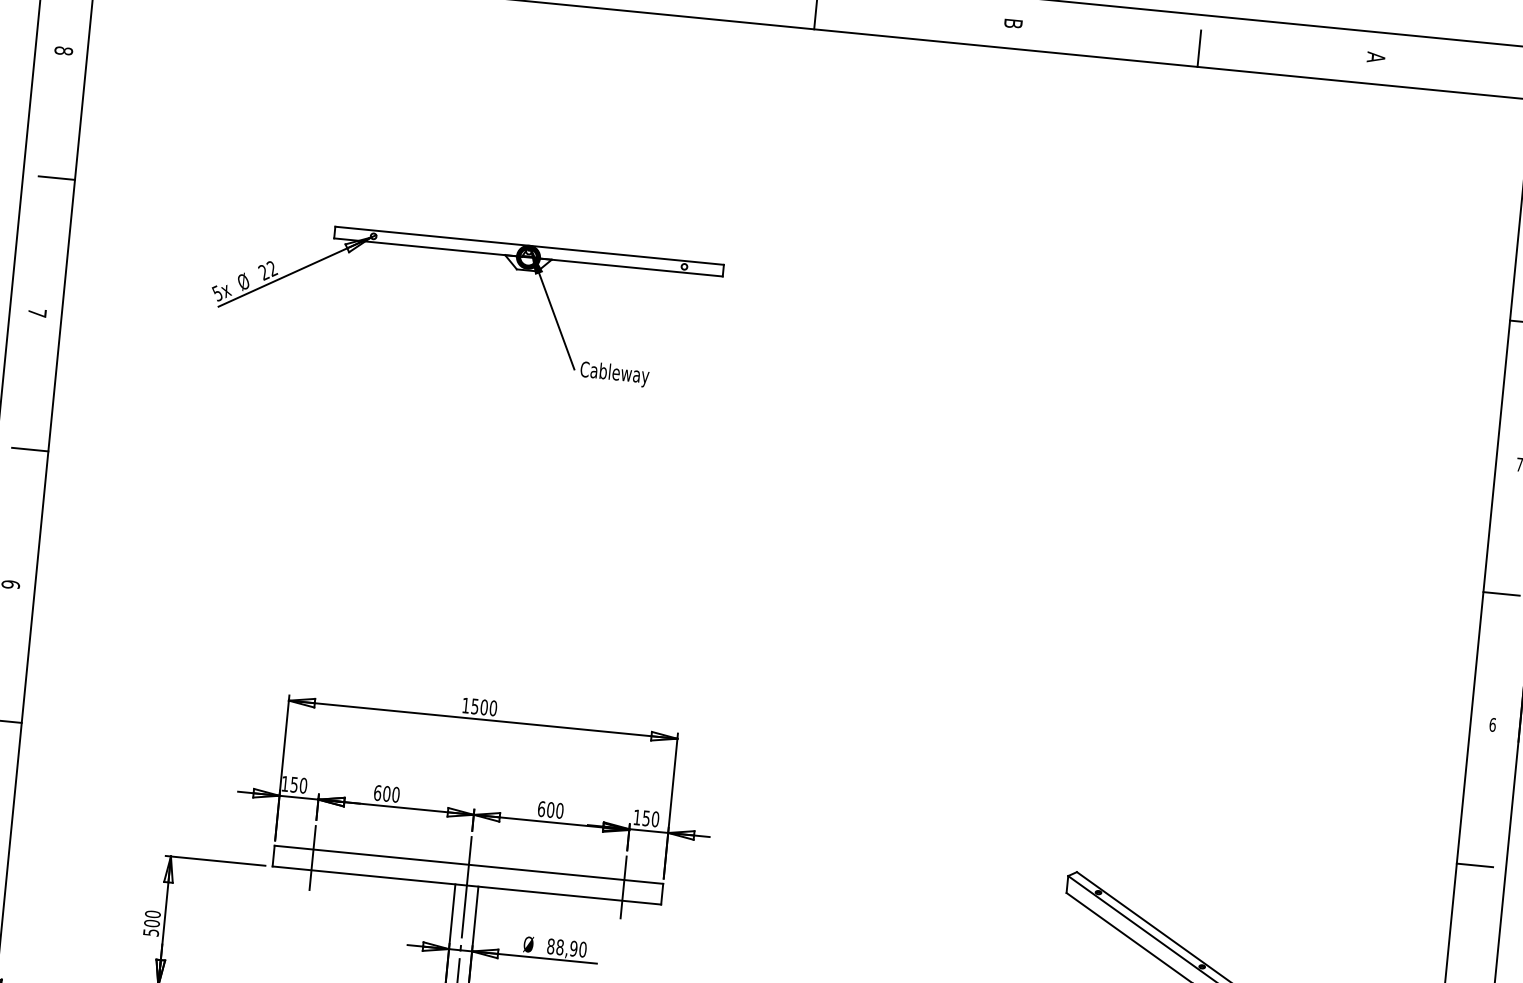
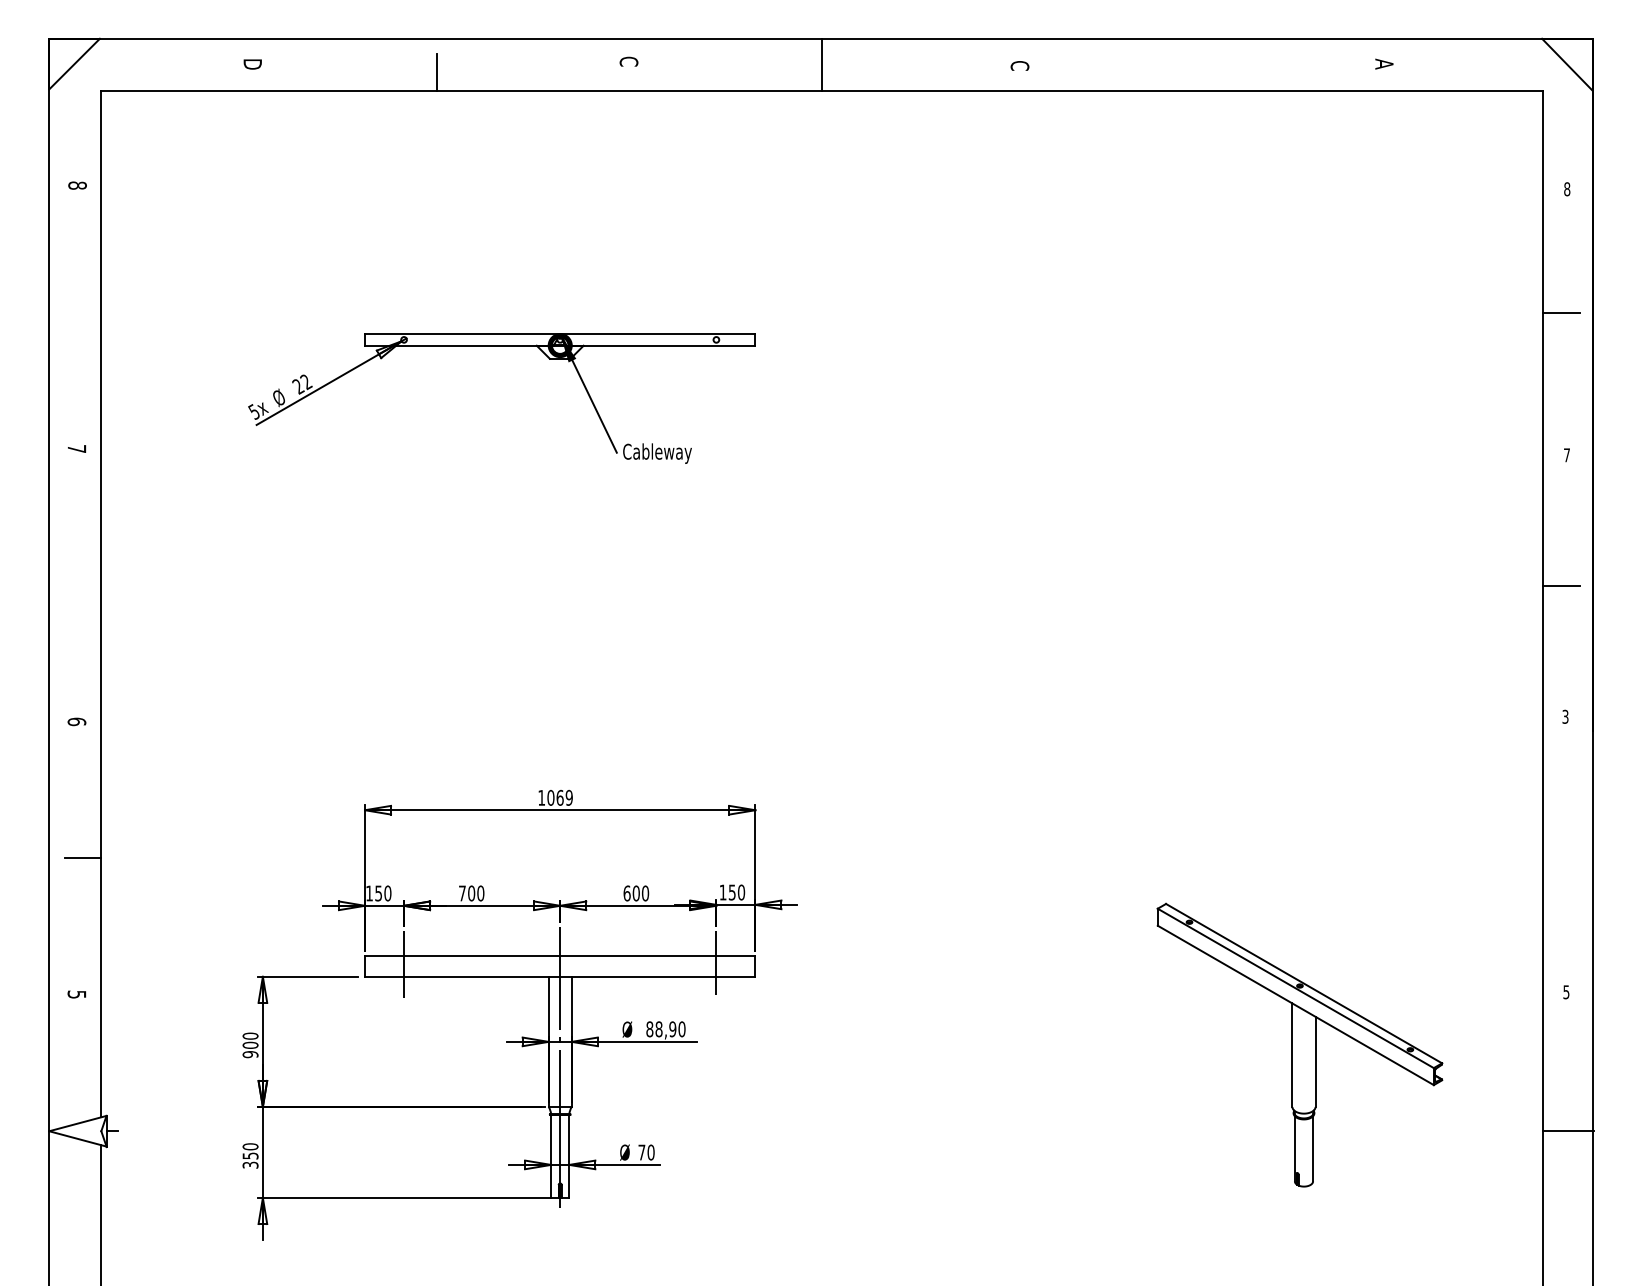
text: (1012, 23) -> (1019, 65), B -> C
line: (1199, 48) -> (1207, 72), removed
line: (56, 177) -> (82, 312), removed
line: (29, 449) -> (82, 585), removed
text: (483, 706) -> (559, 797), 1500 -> 1069
text: (1492, 724) -> (1565, 716), 6 -> 3
text: (377, 793) -> (462, 893), 600 -> 700
line: (1474, 865) -> (1561, 858), removed
text: (151, 932) -> (250, 1054), 500 -> 900

